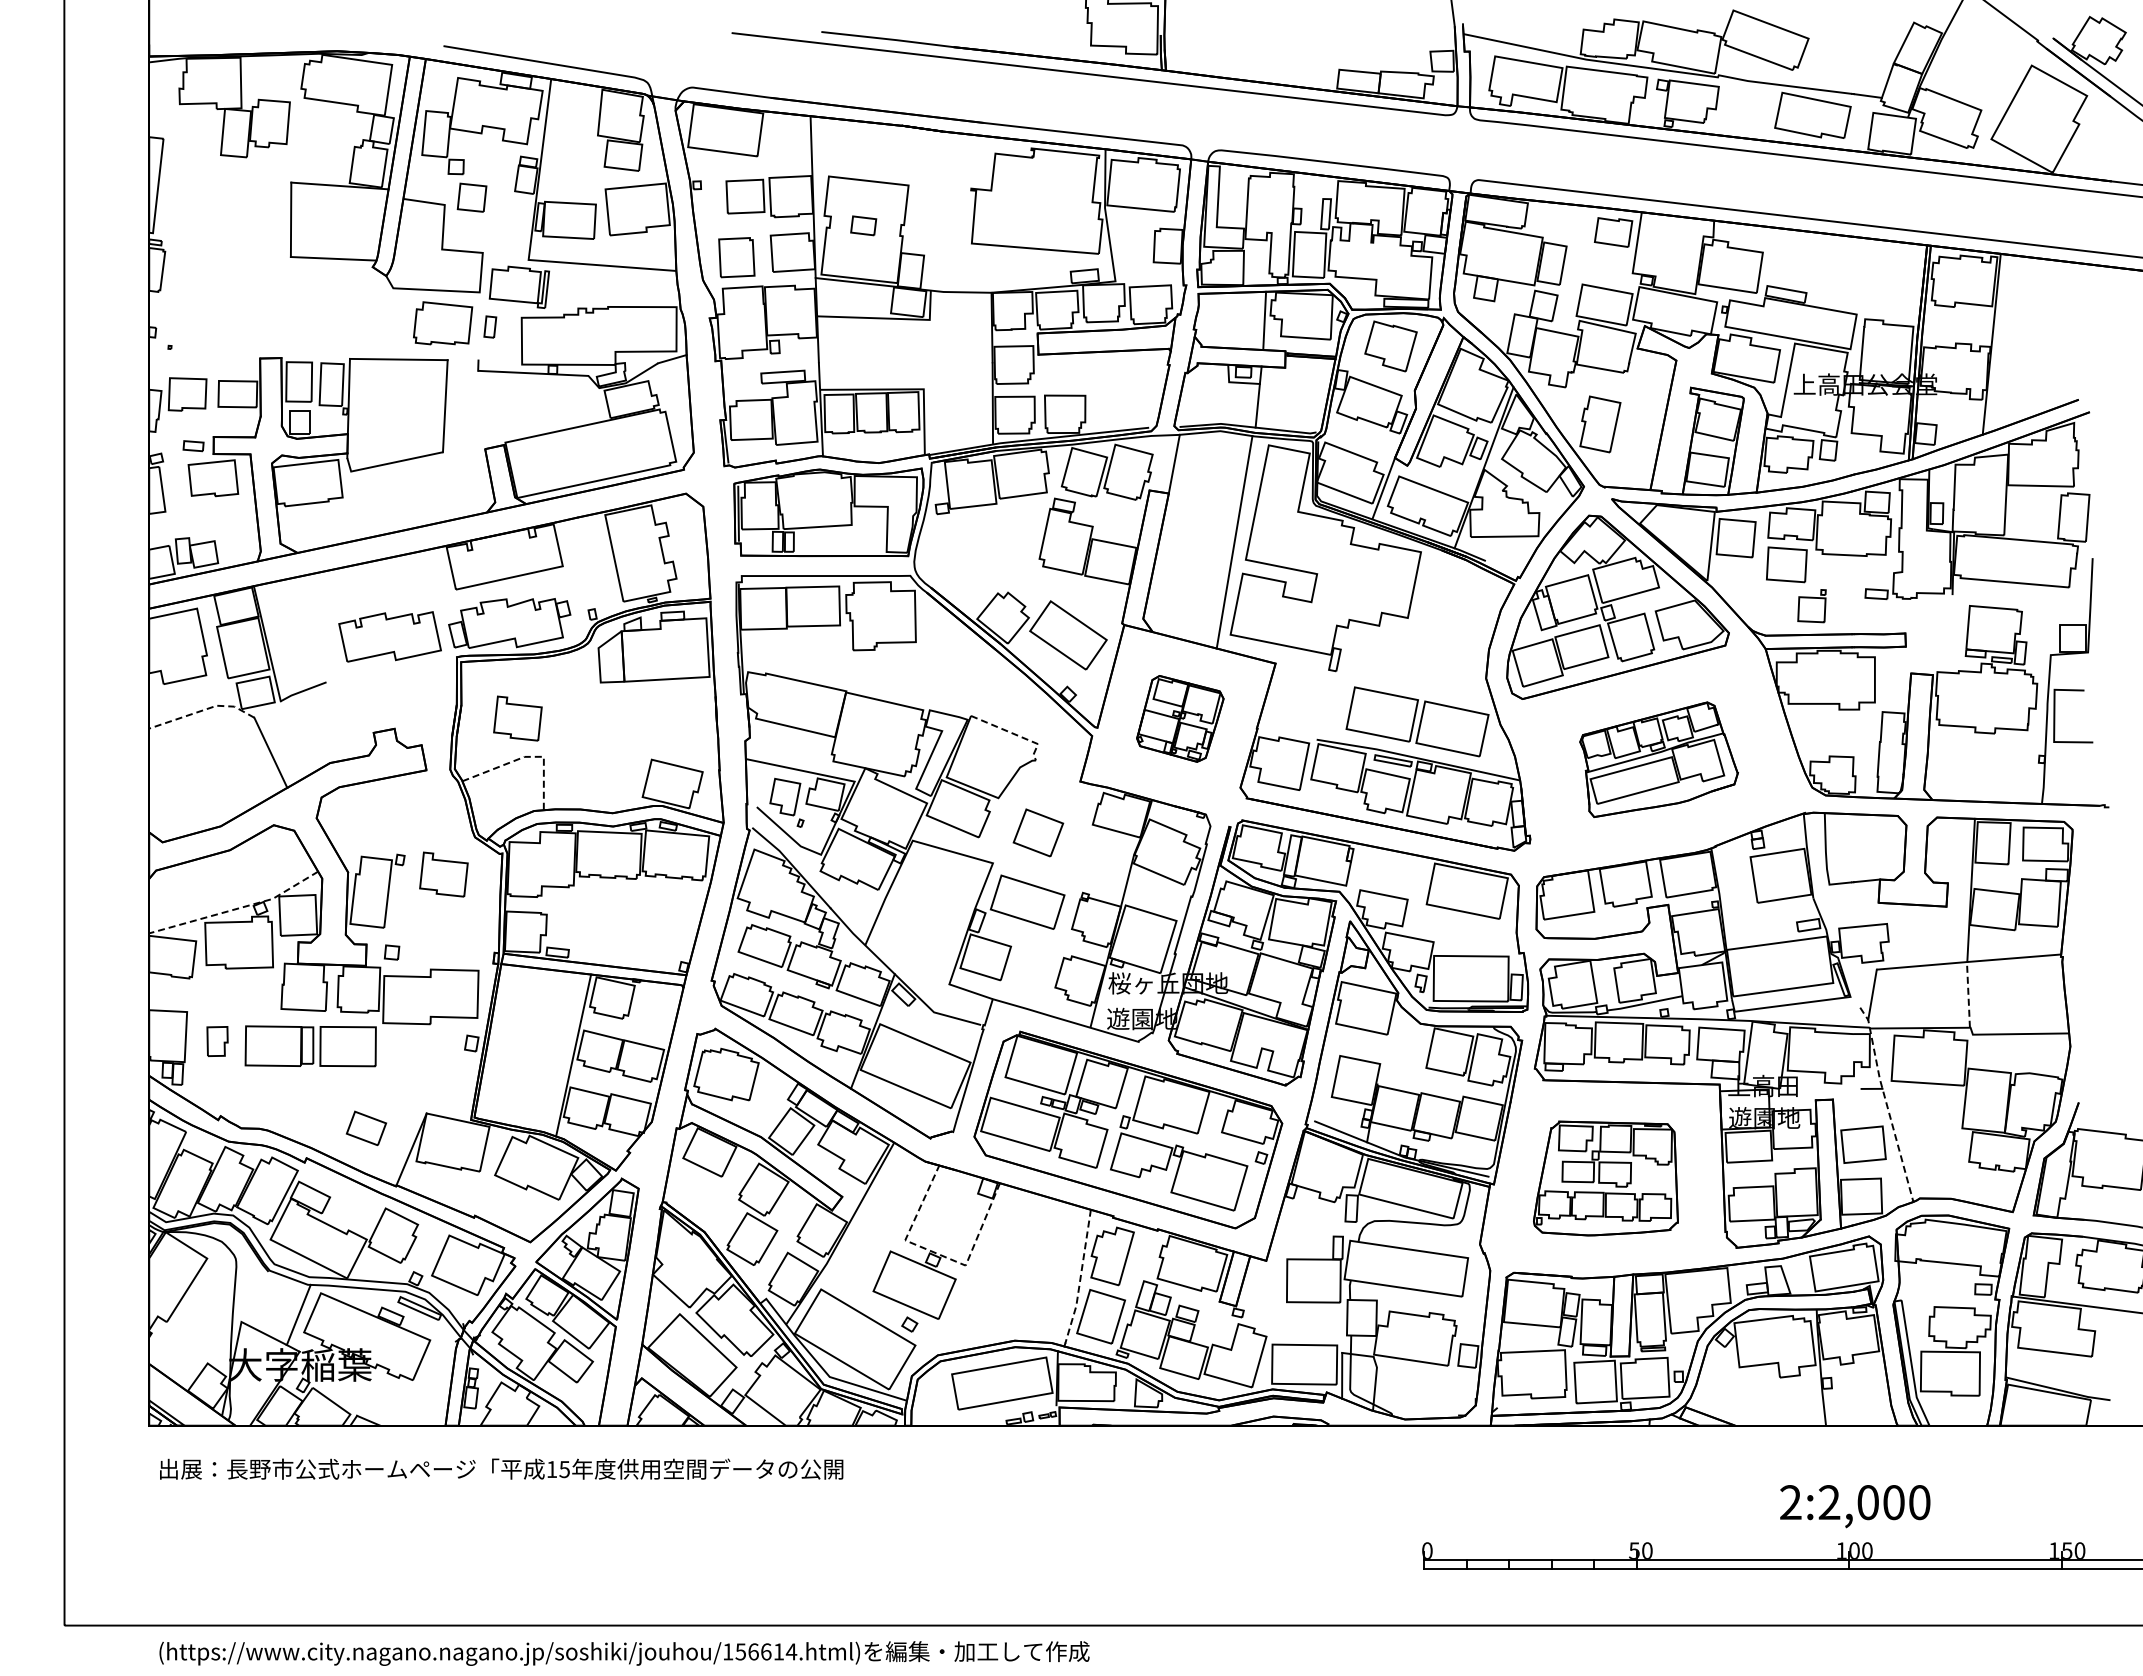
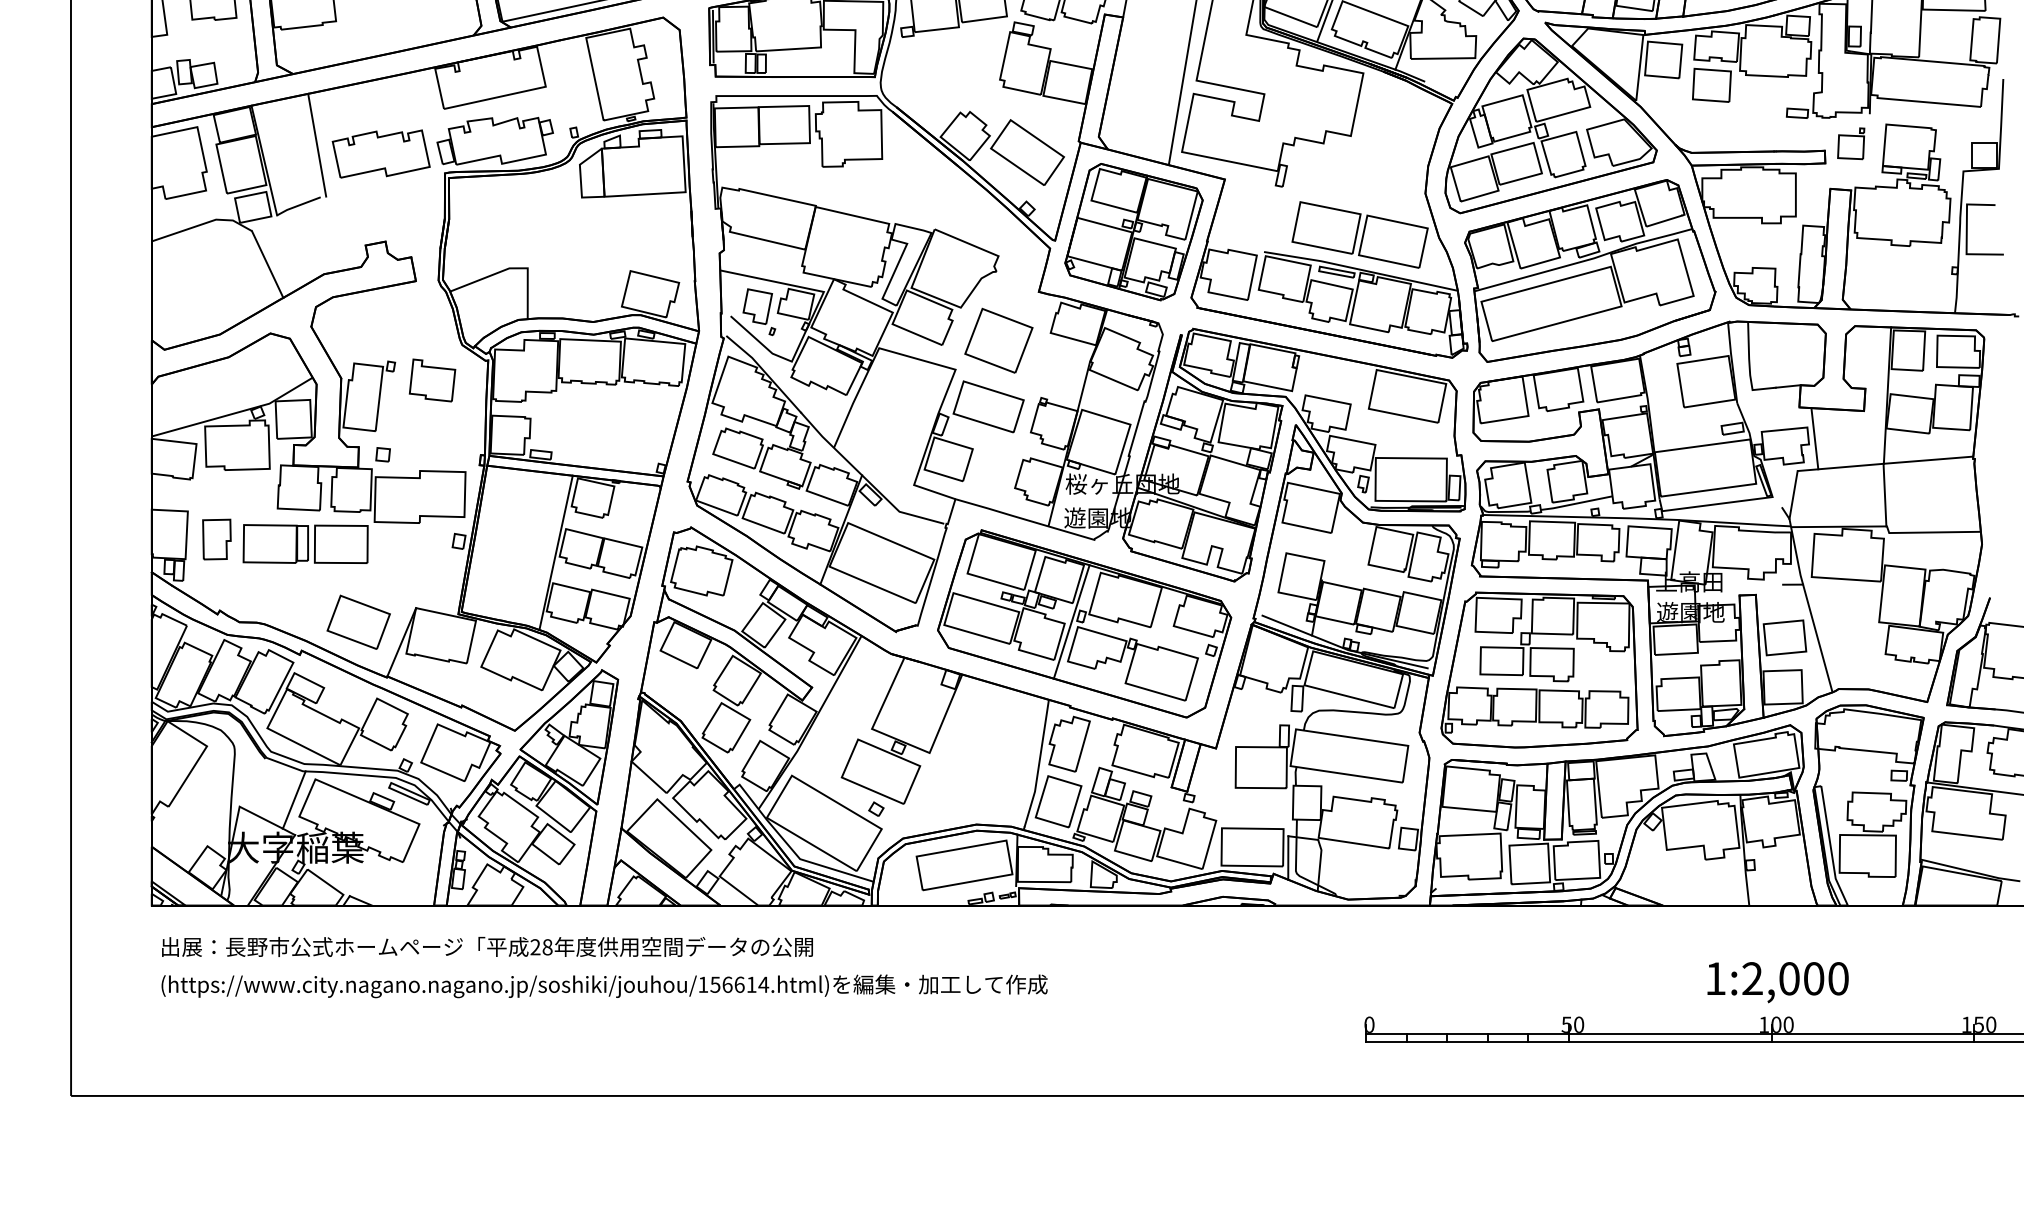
part: (1811, 606) -> (1850, 144), moved
line: (322, 627) -> (316, 145), added
line: (202, 710) -> (202, 224), dashed -> solid
part: (517, 718) -> (502, 231), removed
part: (1180, 718) -> (1134, 231), size x1.67
line: (1014, 734) -> (976, 247), dashed -> solid
line: (528, 756) -> (513, 267), dashed -> solid
part: (1658, 759) -> (1589, 270), size x1.67
part: (1038, 832) -> (998, 340), size x1.43
line: (236, 909) -> (234, 413), dashed -> solid
line: (1894, 935) -> (1814, 438), added
line: (1968, 994) -> (1885, 494), dashed -> solid
part: (217, 1041) -> (216, 539), size x1.43
line: (1886, 1103) -> (1806, 598), dashed -> solid
line: (1114, 1127) -> (1071, 621), added
part: (366, 1128) -> (358, 622), size x1.67
part: (1605, 1178) -> (1539, 670), size x1.43
line: (938, 1254) -> (903, 742), dashed -> solid
line: (1080, 1277) -> (1039, 764), dashed -> solid
text: (557, 1468) -> (540, 946), 15 -> 28
text: (1790, 1502) -> (1715, 978), 2:2,000 -> 1:2,000
text: (624, 1653) -> (604, 986), moved

